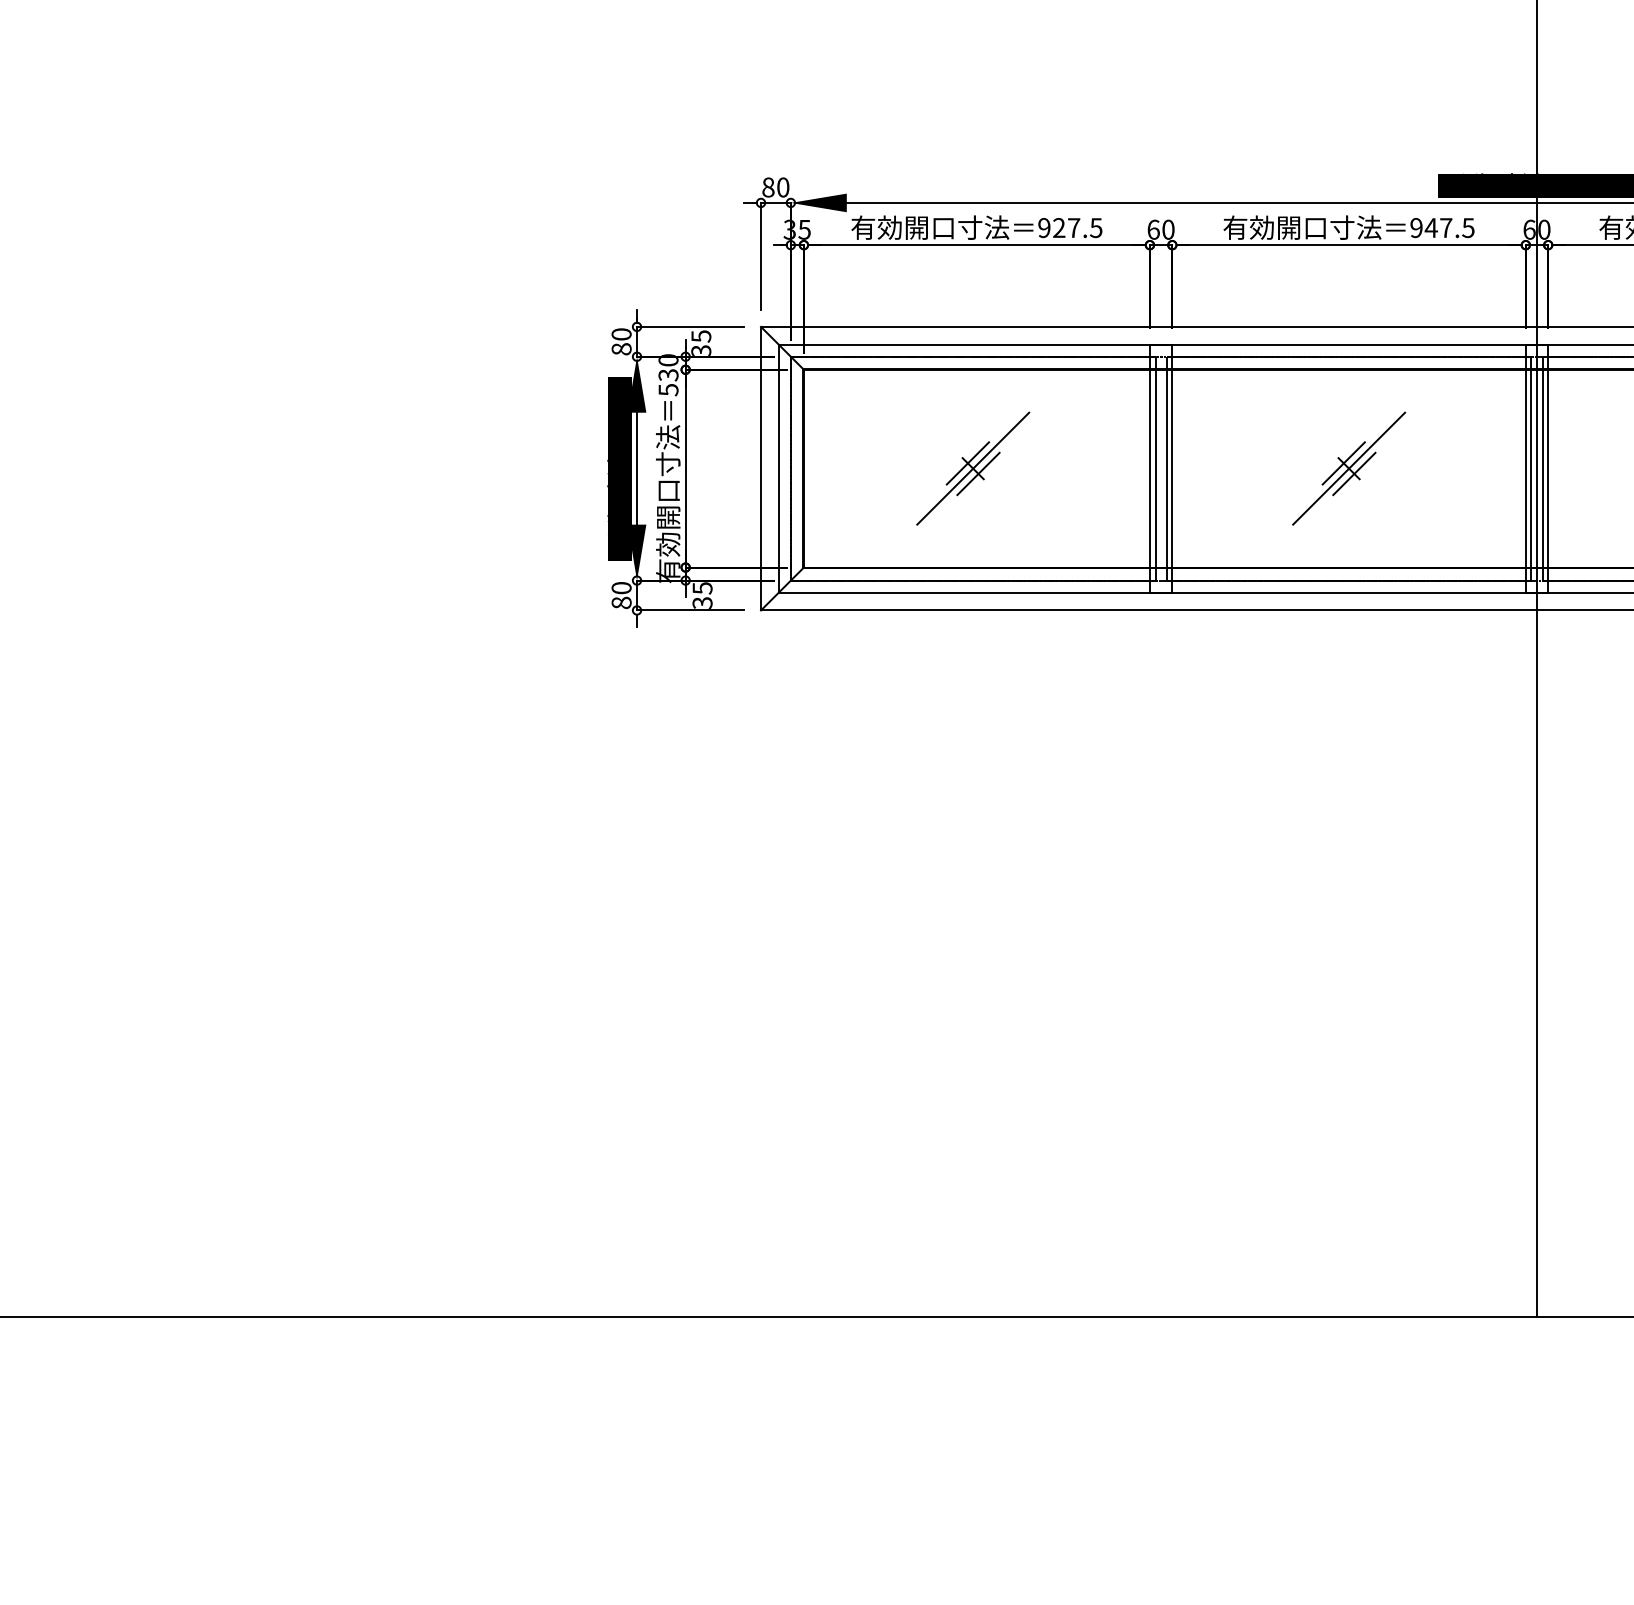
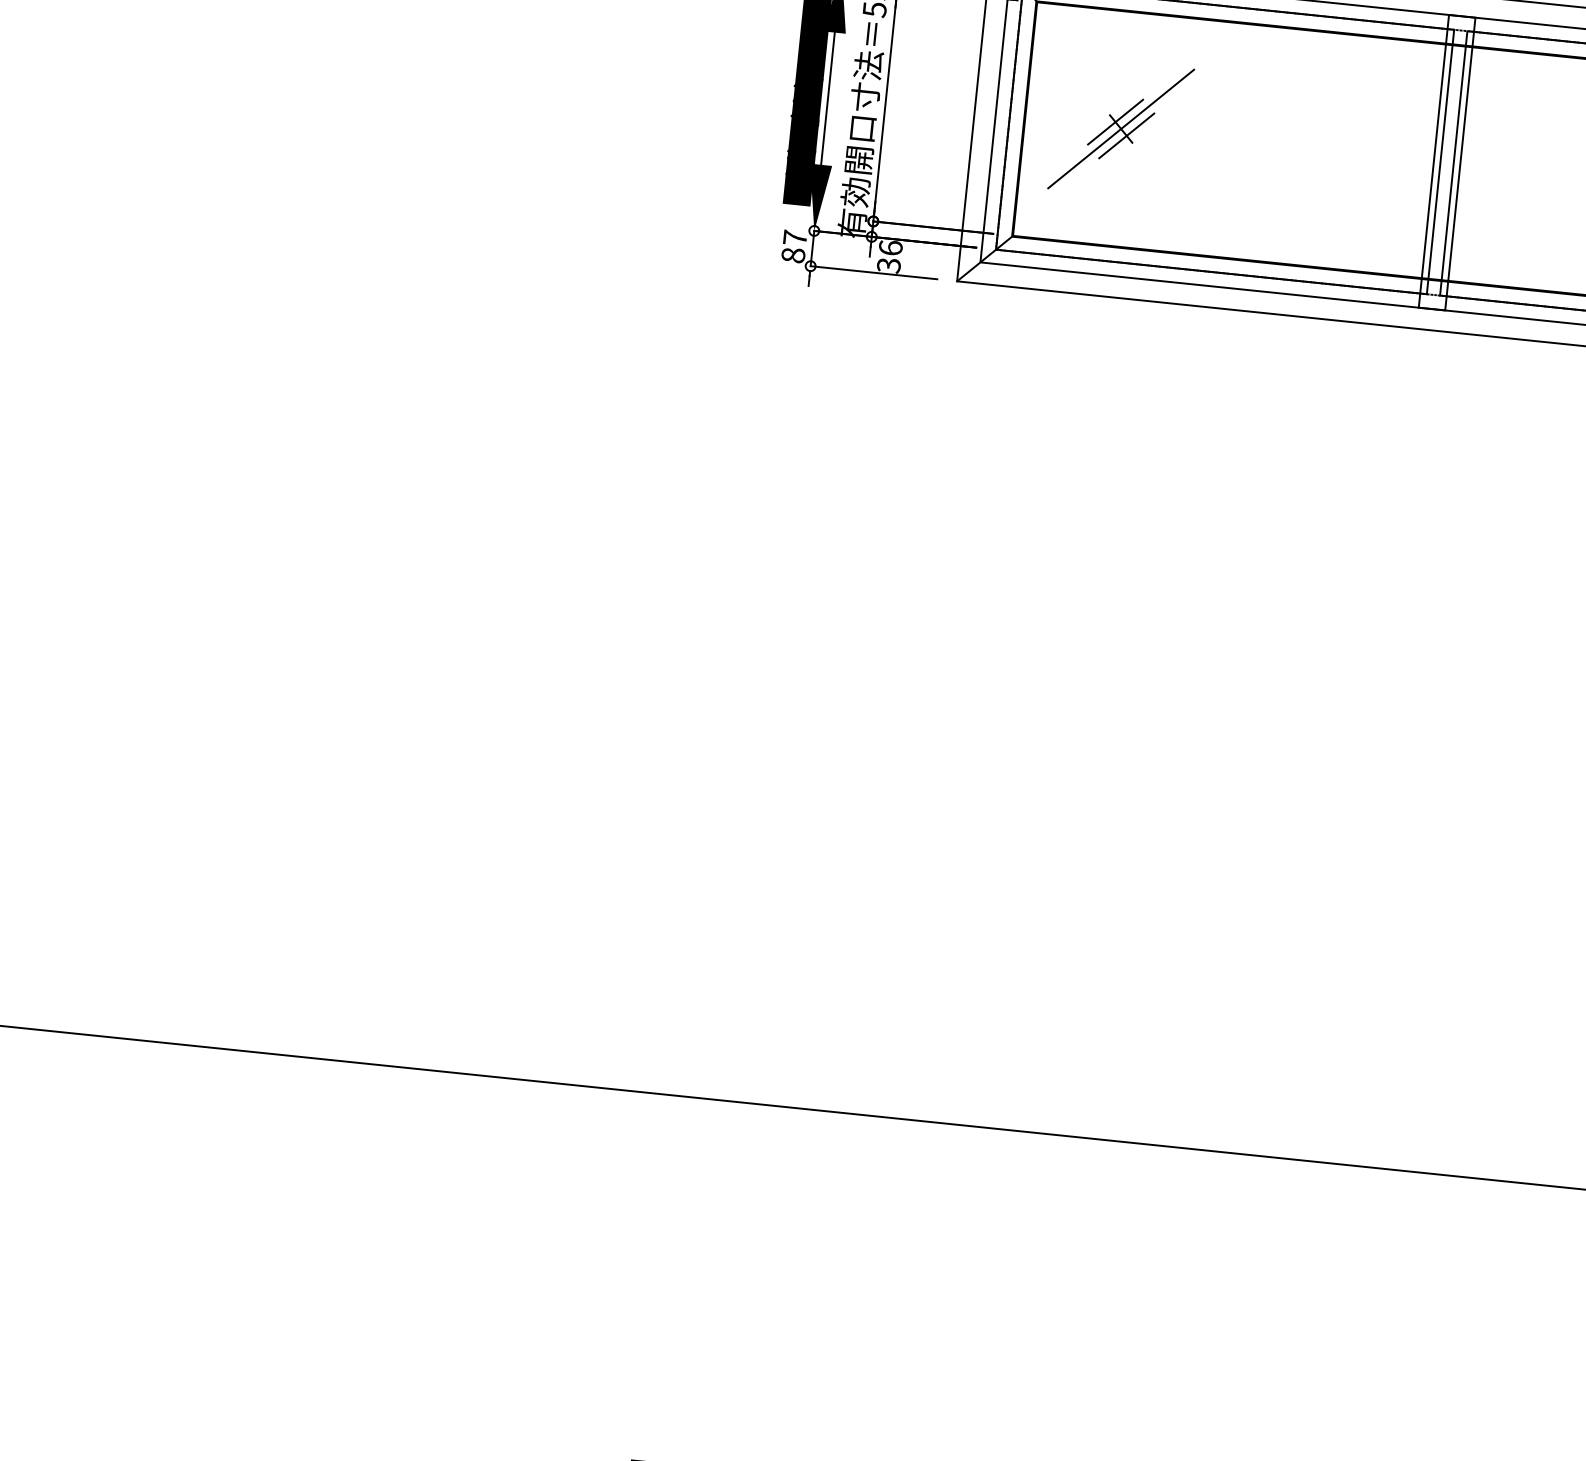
part: (973, 468) -> (1121, 128), moved
text: (621, 588) -> (795, 238), 80 -> 87
text: (702, 588) -> (890, 248), 35 -> 36

